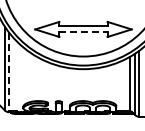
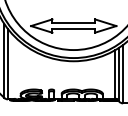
line: (83, 32) -> (73, 28), dashed -> solid
line: (9, 72) -> (8, 64), dashed -> solid

